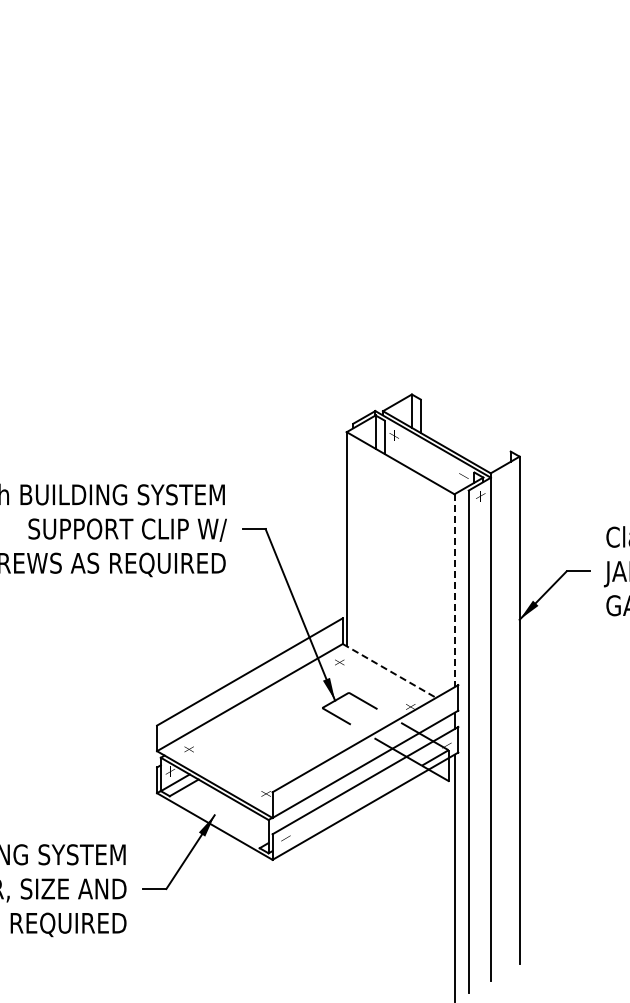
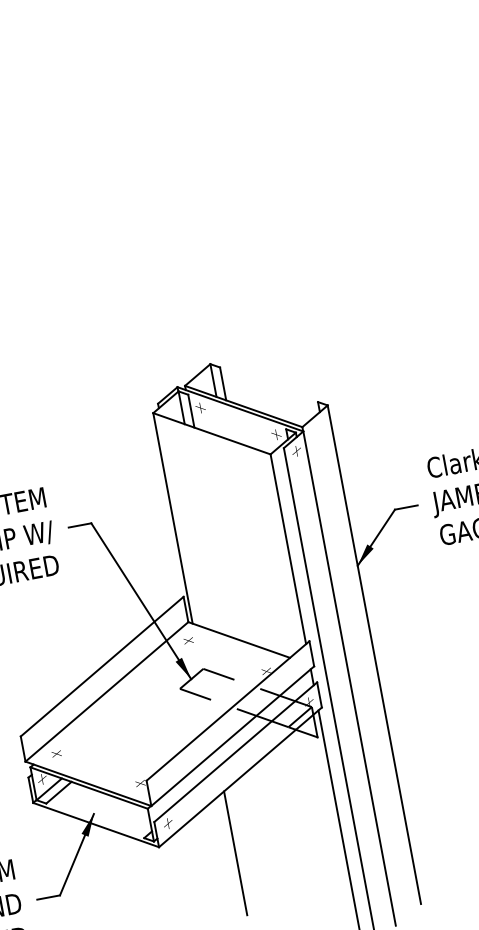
line: (454, 591) -> (288, 549), dashed -> solid
line: (389, 670) -> (239, 639), dashed -> solid
line: (346, 879) -> (235, 852), added

